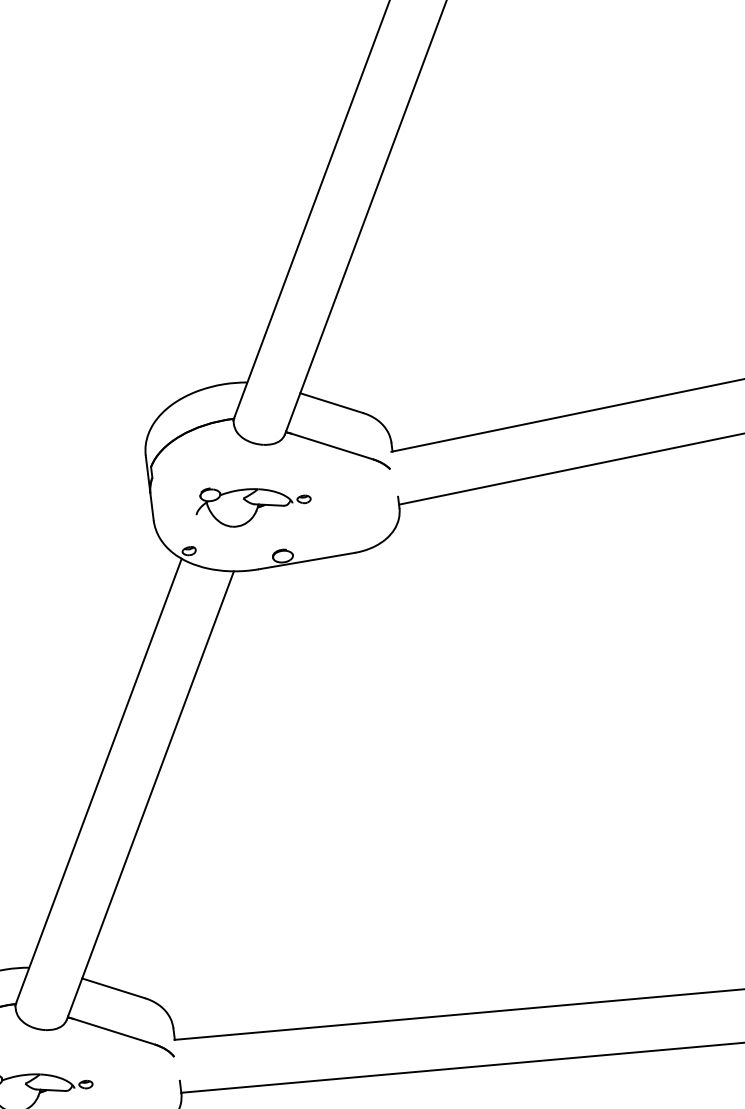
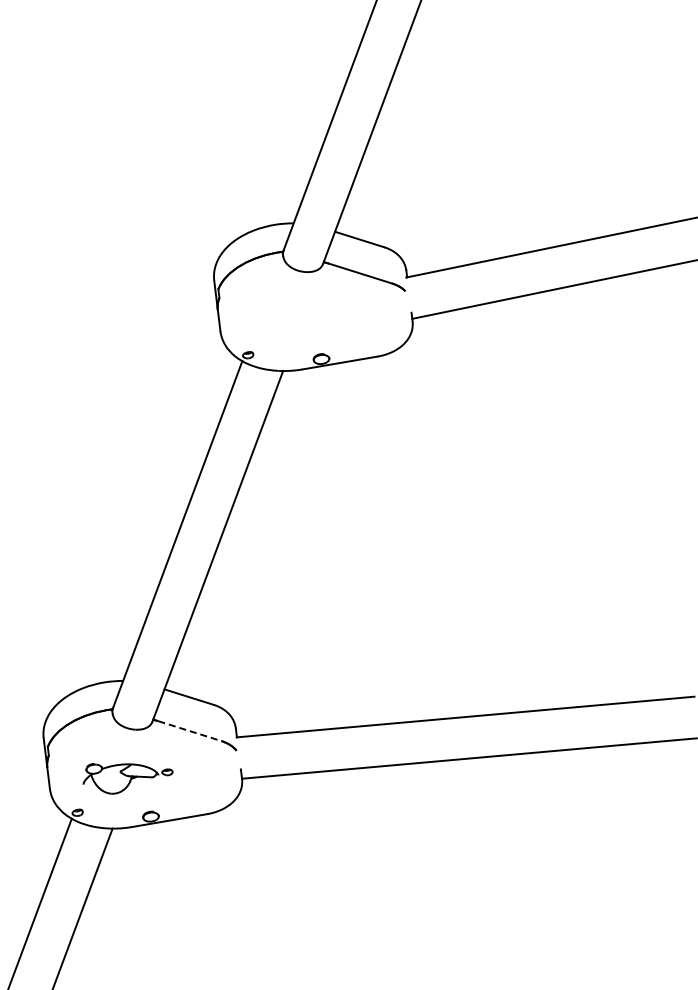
part: (253, 508) -> (298, 321), removed
line: (115, 1032) -> (190, 731), solid -> dashed

